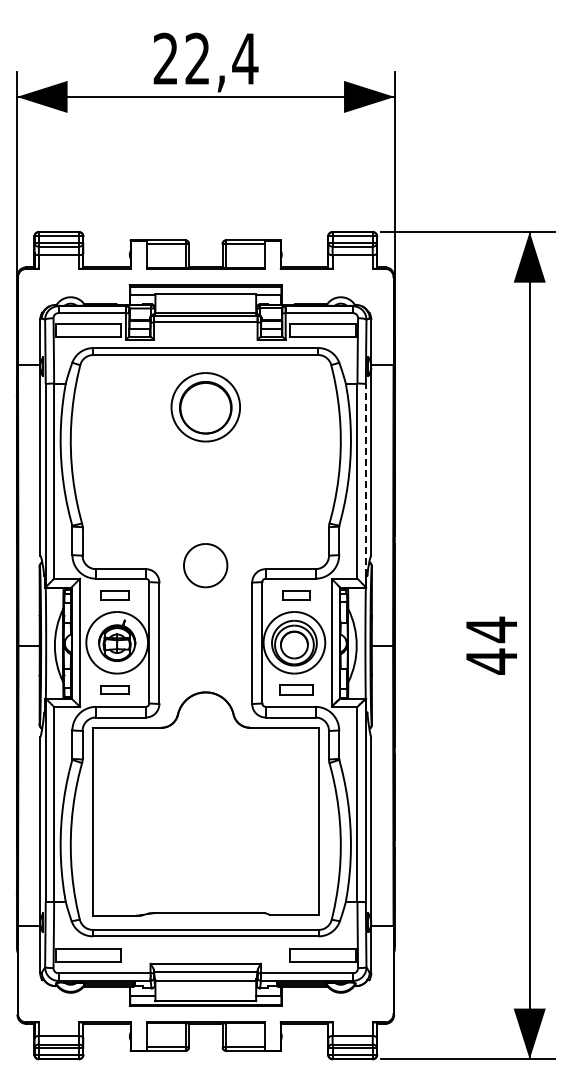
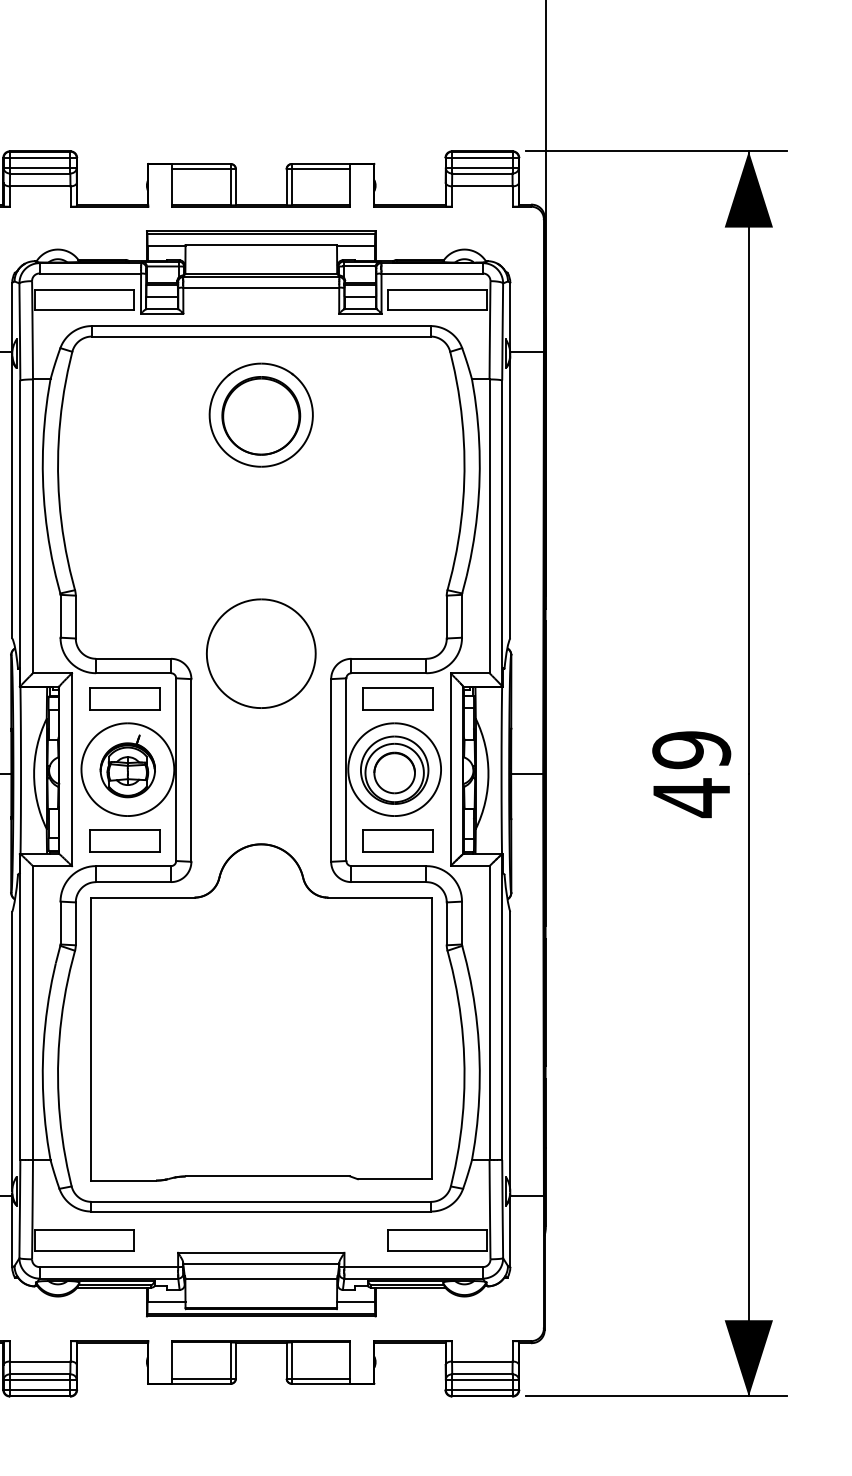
line: (365, 485) -> (501, 532), dashed -> solid
part: (205, 565) -> (260, 653), size x1.67
part: (114, 595) -> (123, 698), size x1.67
part: (296, 595) -> (397, 698), size x1.67
text: (491, 629) -> (691, 749), 44 -> 49
part: (114, 689) -> (123, 839), size x1.67
part: (296, 689) -> (397, 839), size x1.43

